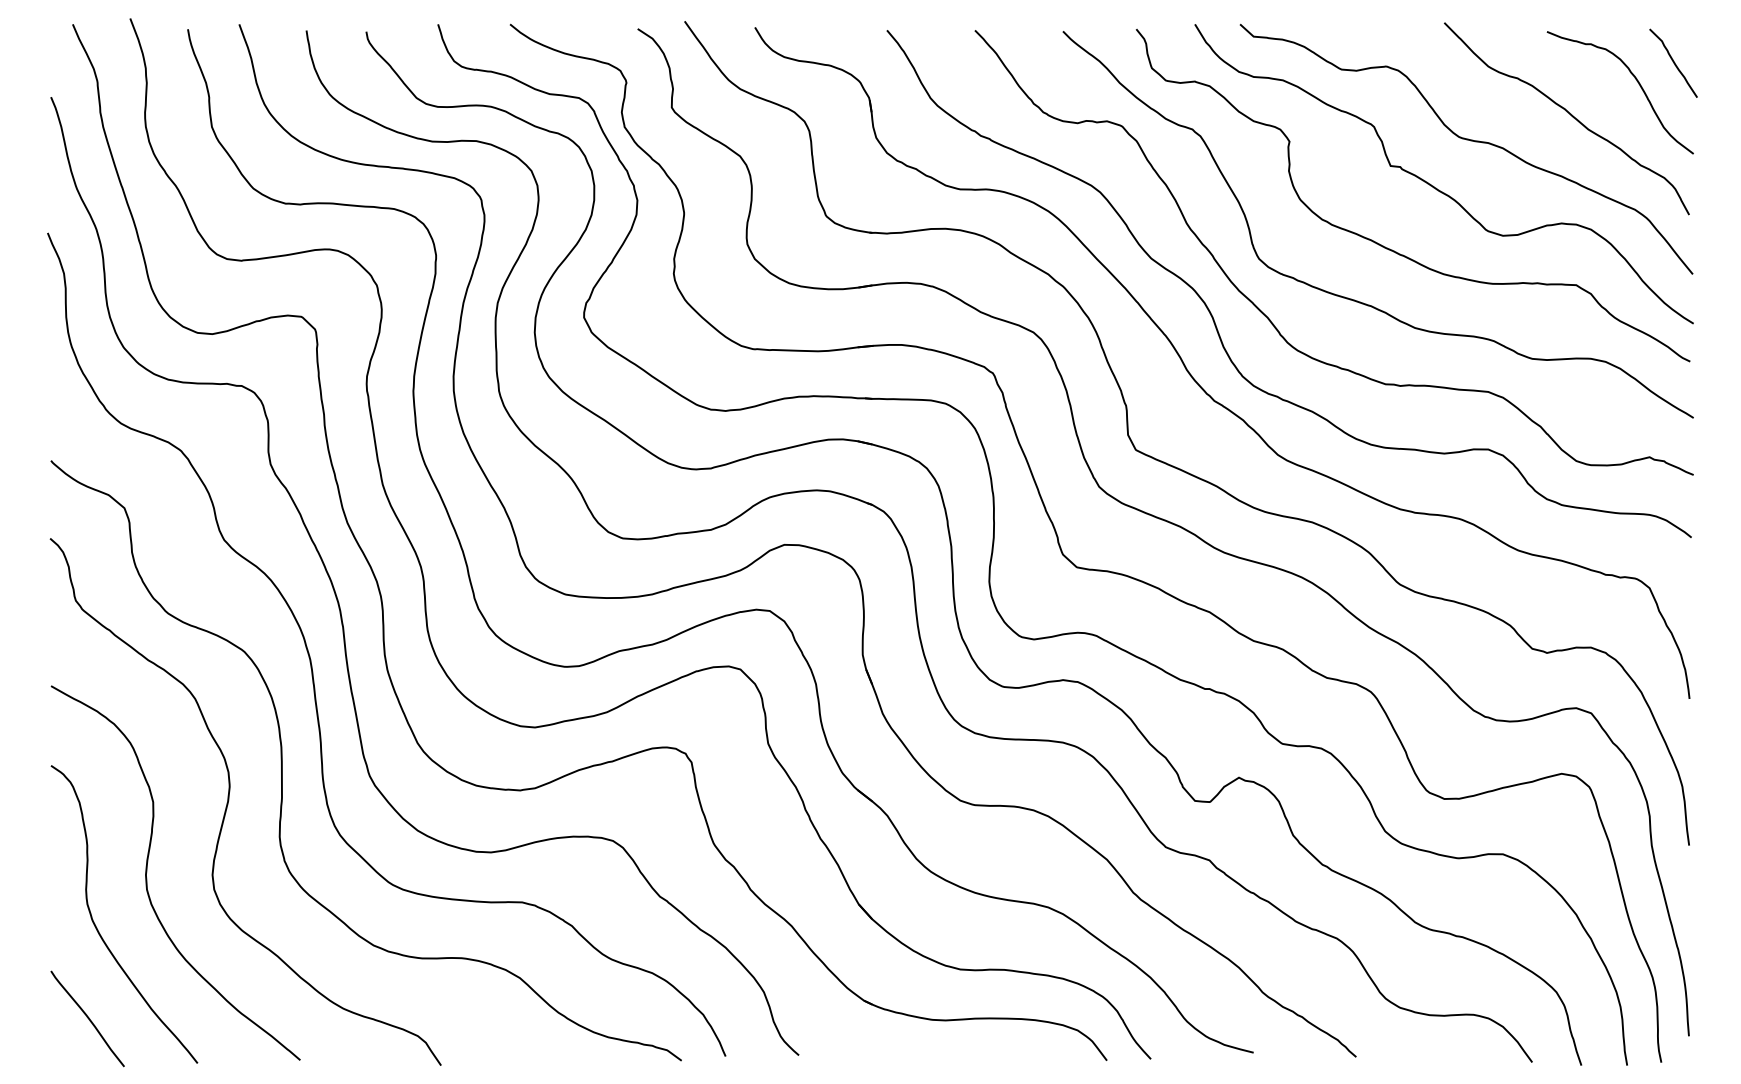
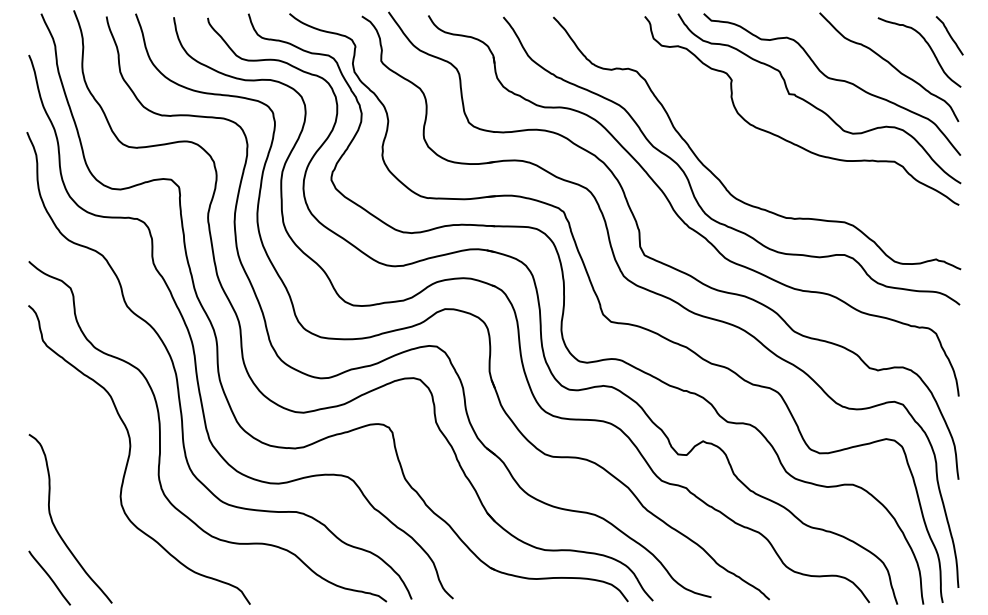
curve: (1350, 297) -> (766, 168), removed
curve: (148, 867) -> (84, 492), removed

